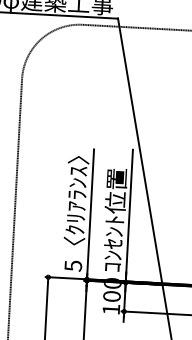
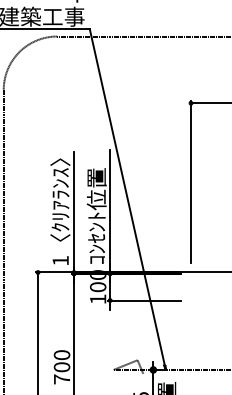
text: (73, 265) -> (60, 260), 5 -> 1

